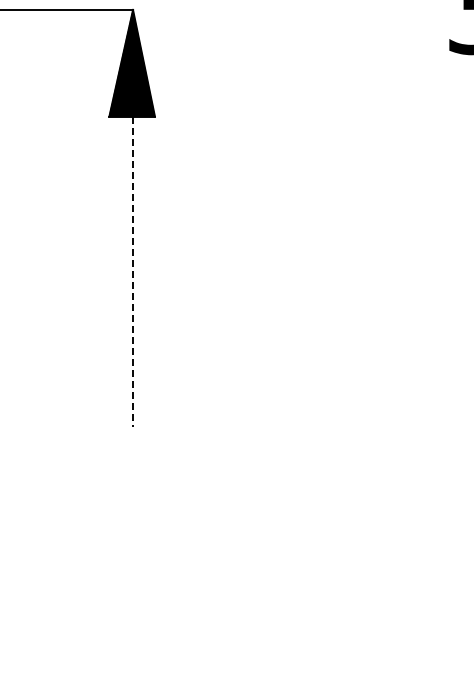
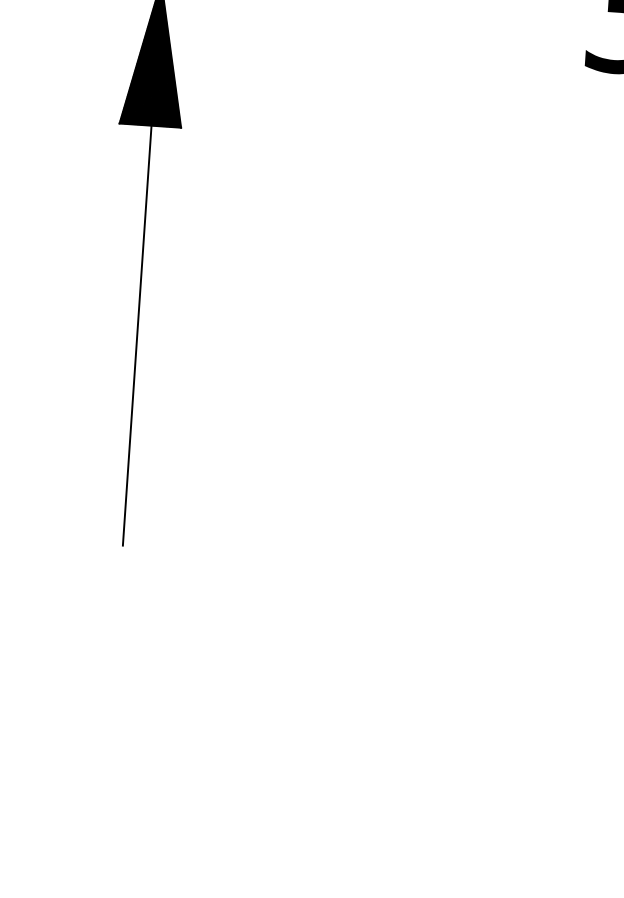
line: (133, 272) -> (137, 336), dashed -> solid

